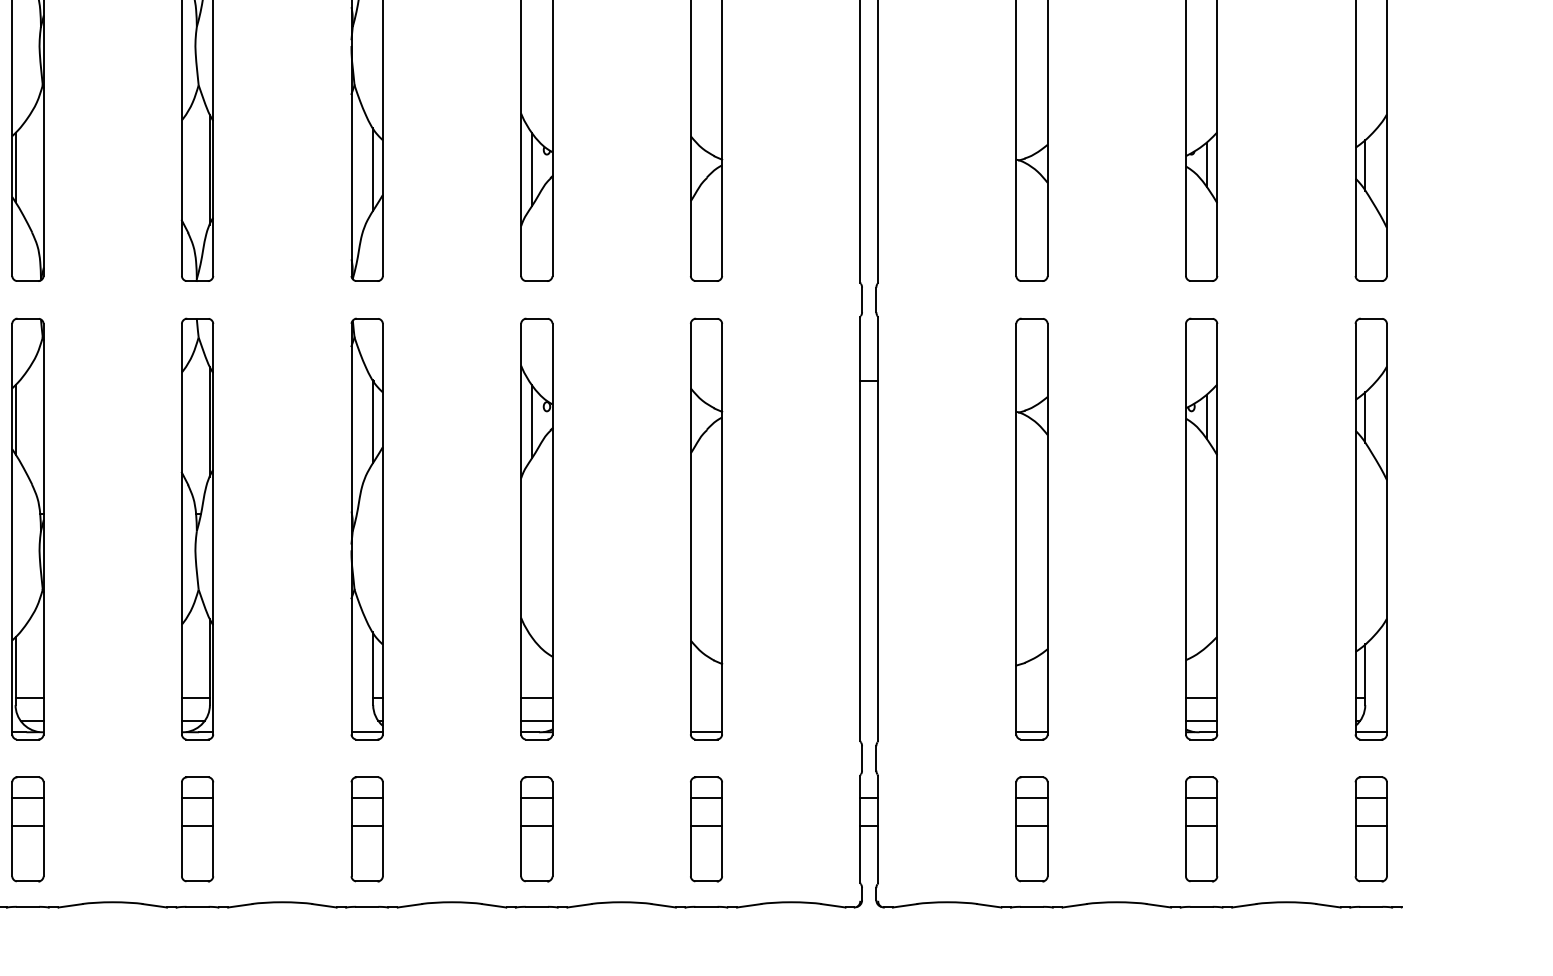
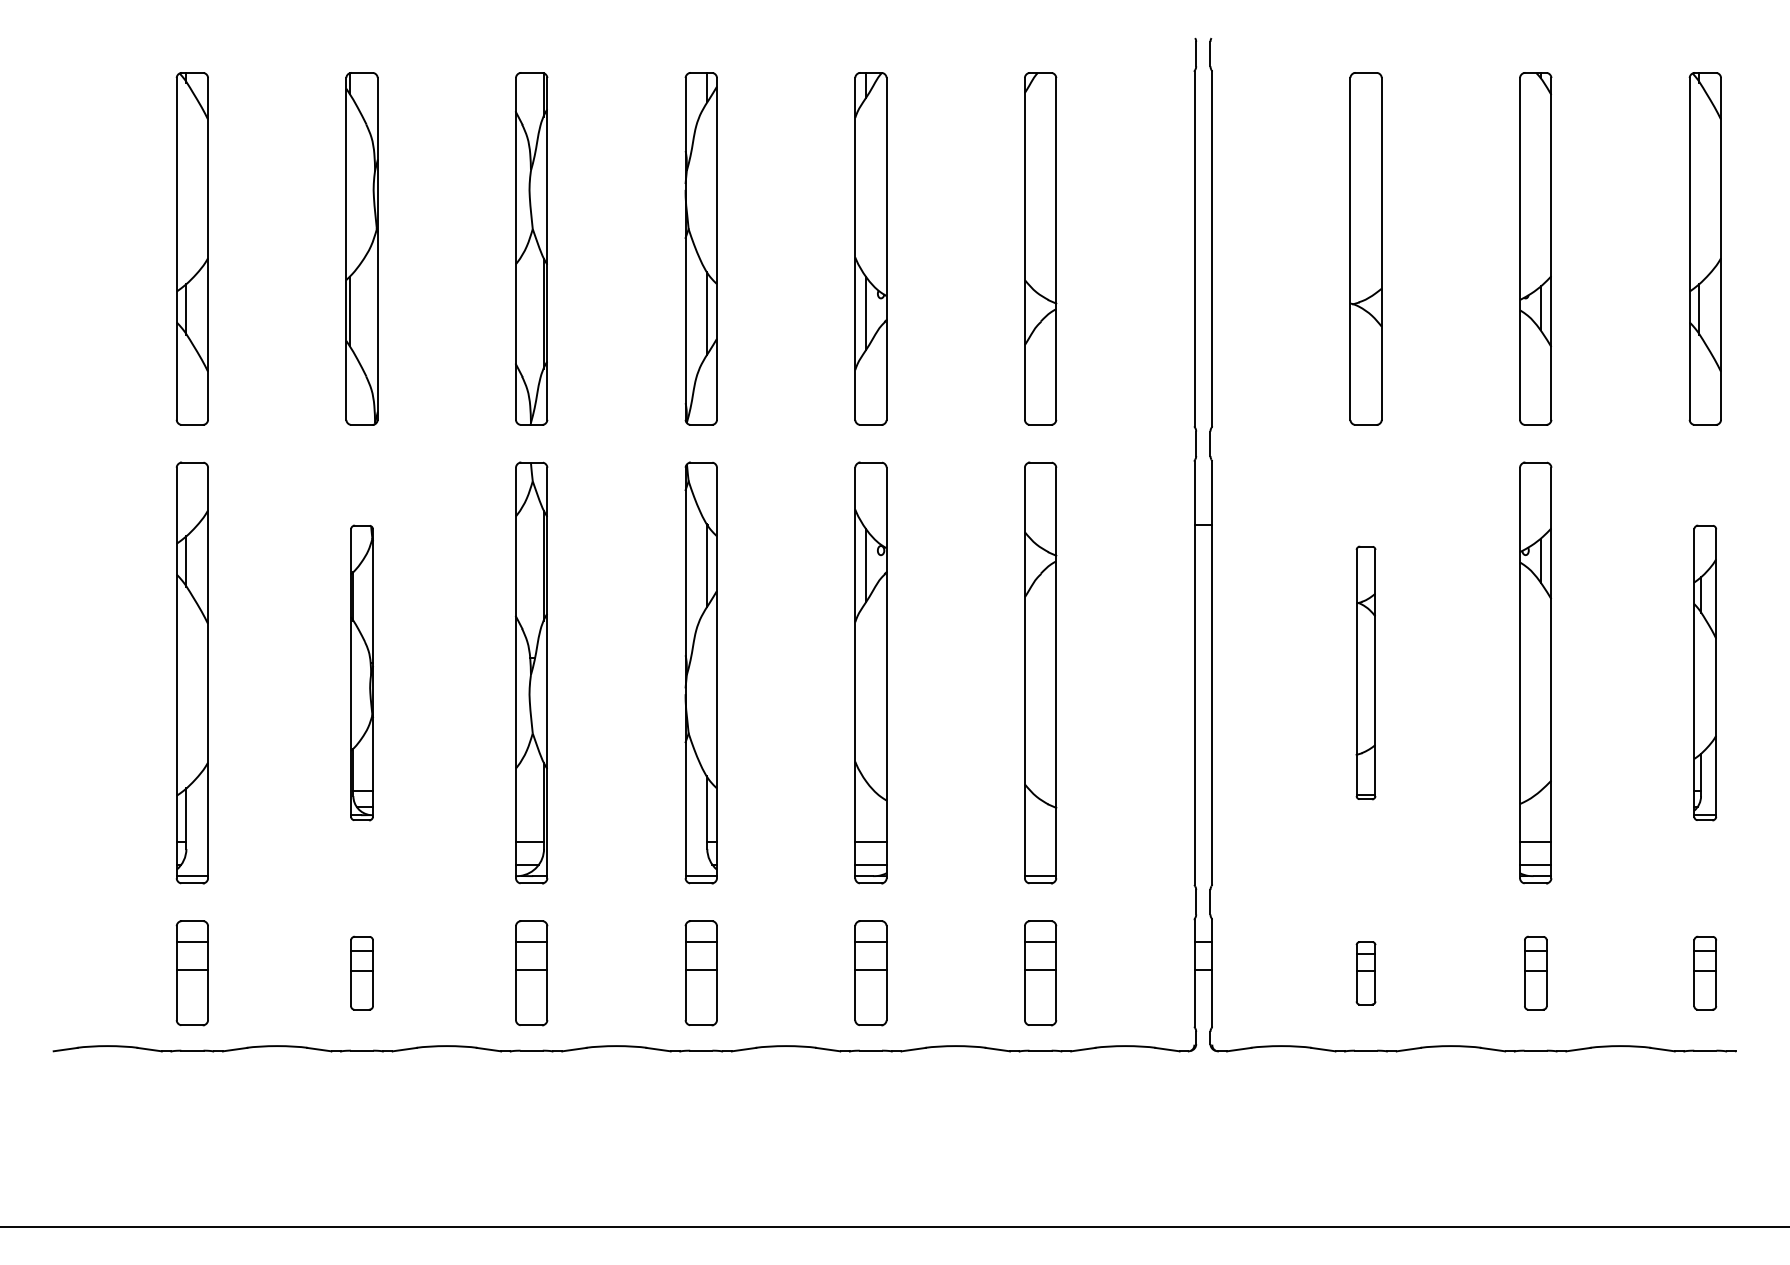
part: (27, 528) -> (361, 672), size x0.7
part: (1031, 528) -> (1365, 672), size x0.6
part: (1370, 528) -> (1704, 672), size x0.7
part: (27, 829) -> (361, 973), size x0.7
part: (1031, 829) -> (1365, 973), size x0.6
part: (1201, 829) -> (1535, 973), size x0.7
part: (1370, 829) -> (1704, 973), size x0.7

